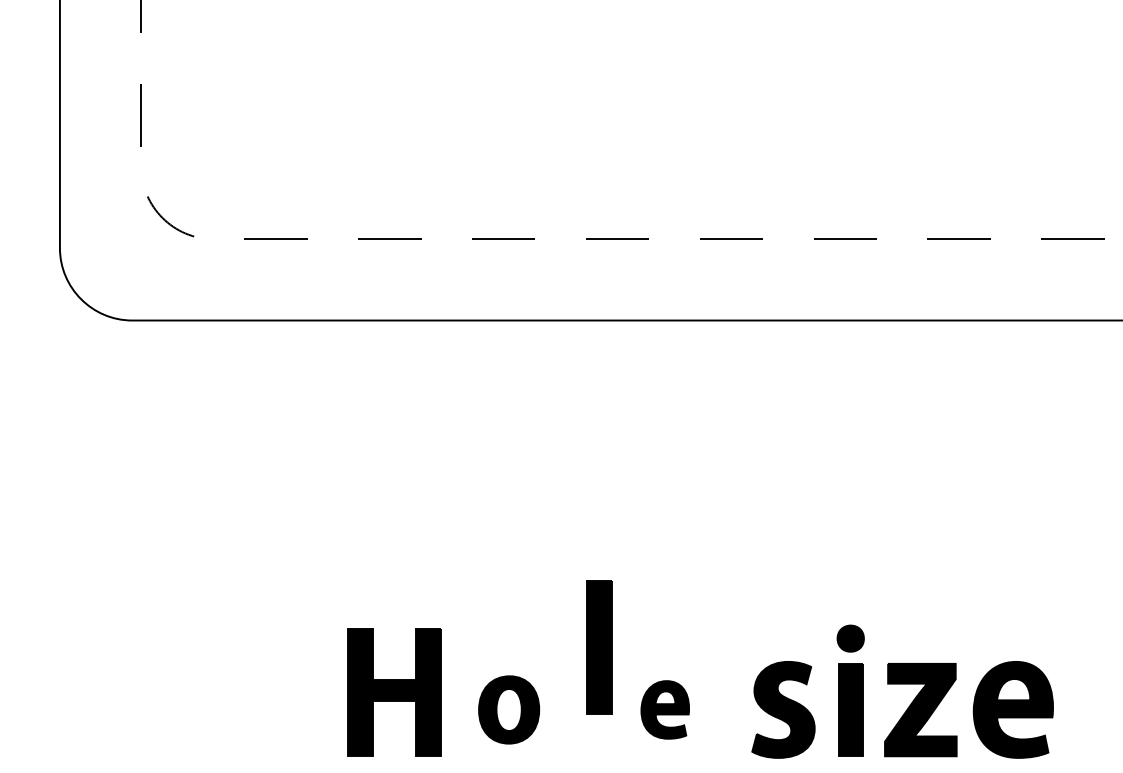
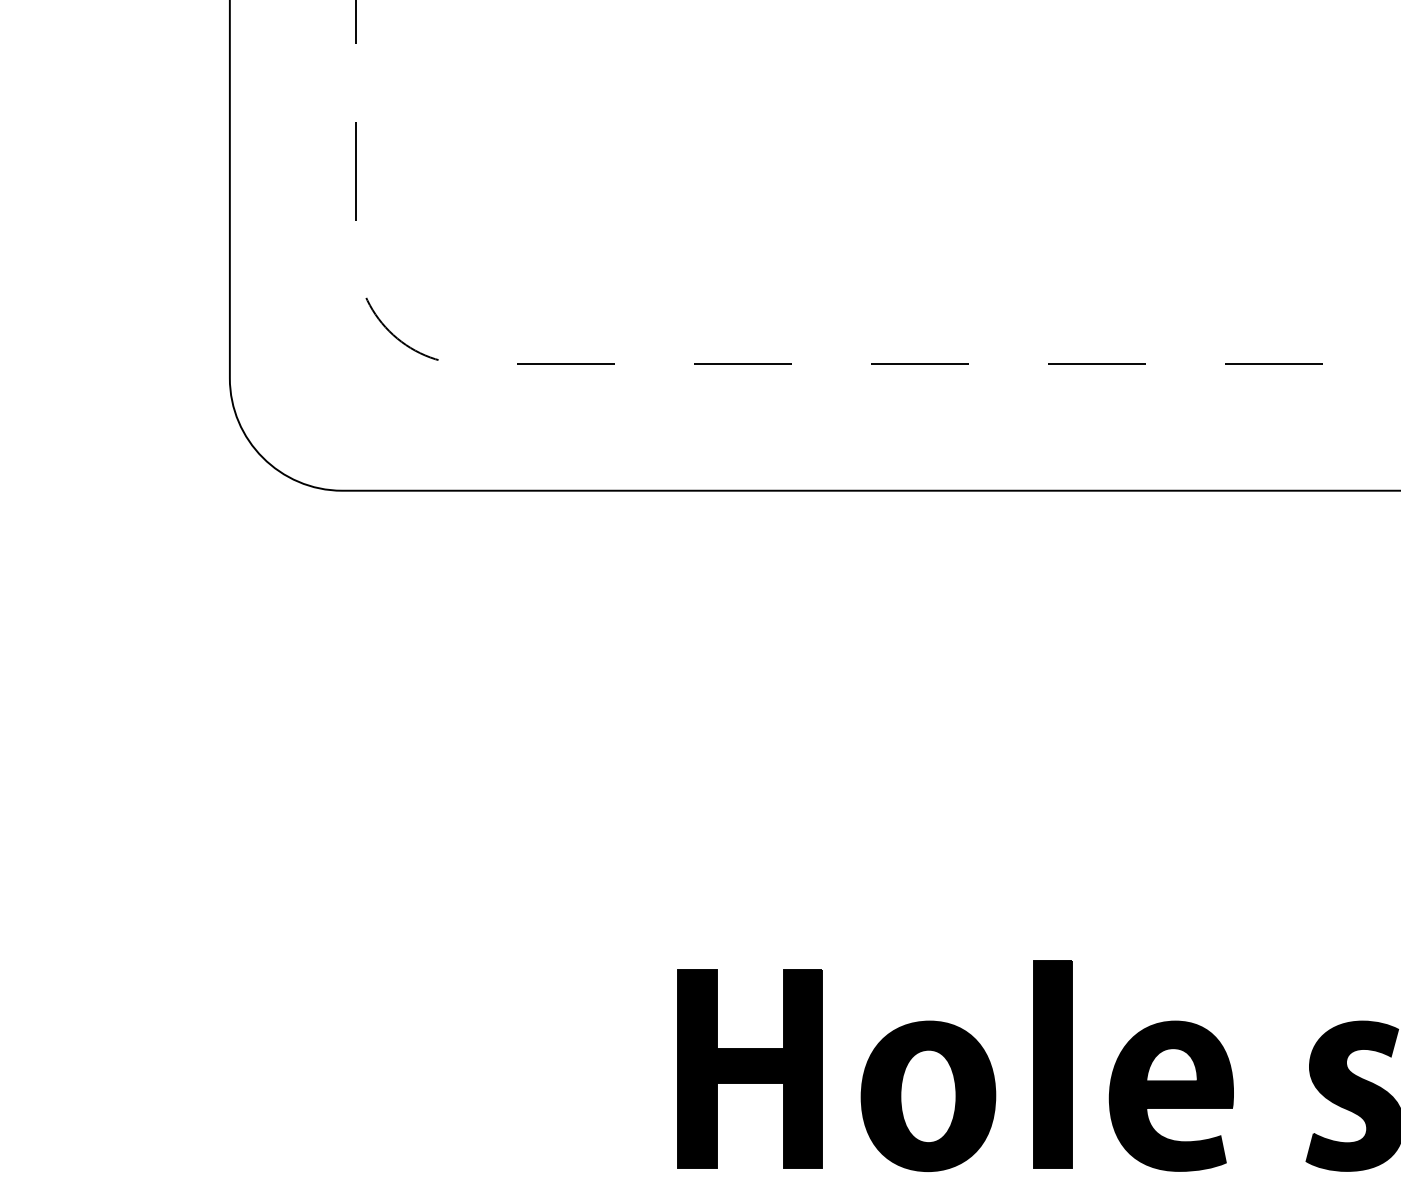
part: (599, 647) -> (1053, 1064), moved
part: (508, 709) -> (927, 1095), size x1.43
part: (664, 709) -> (1169, 1095), size x1.67

